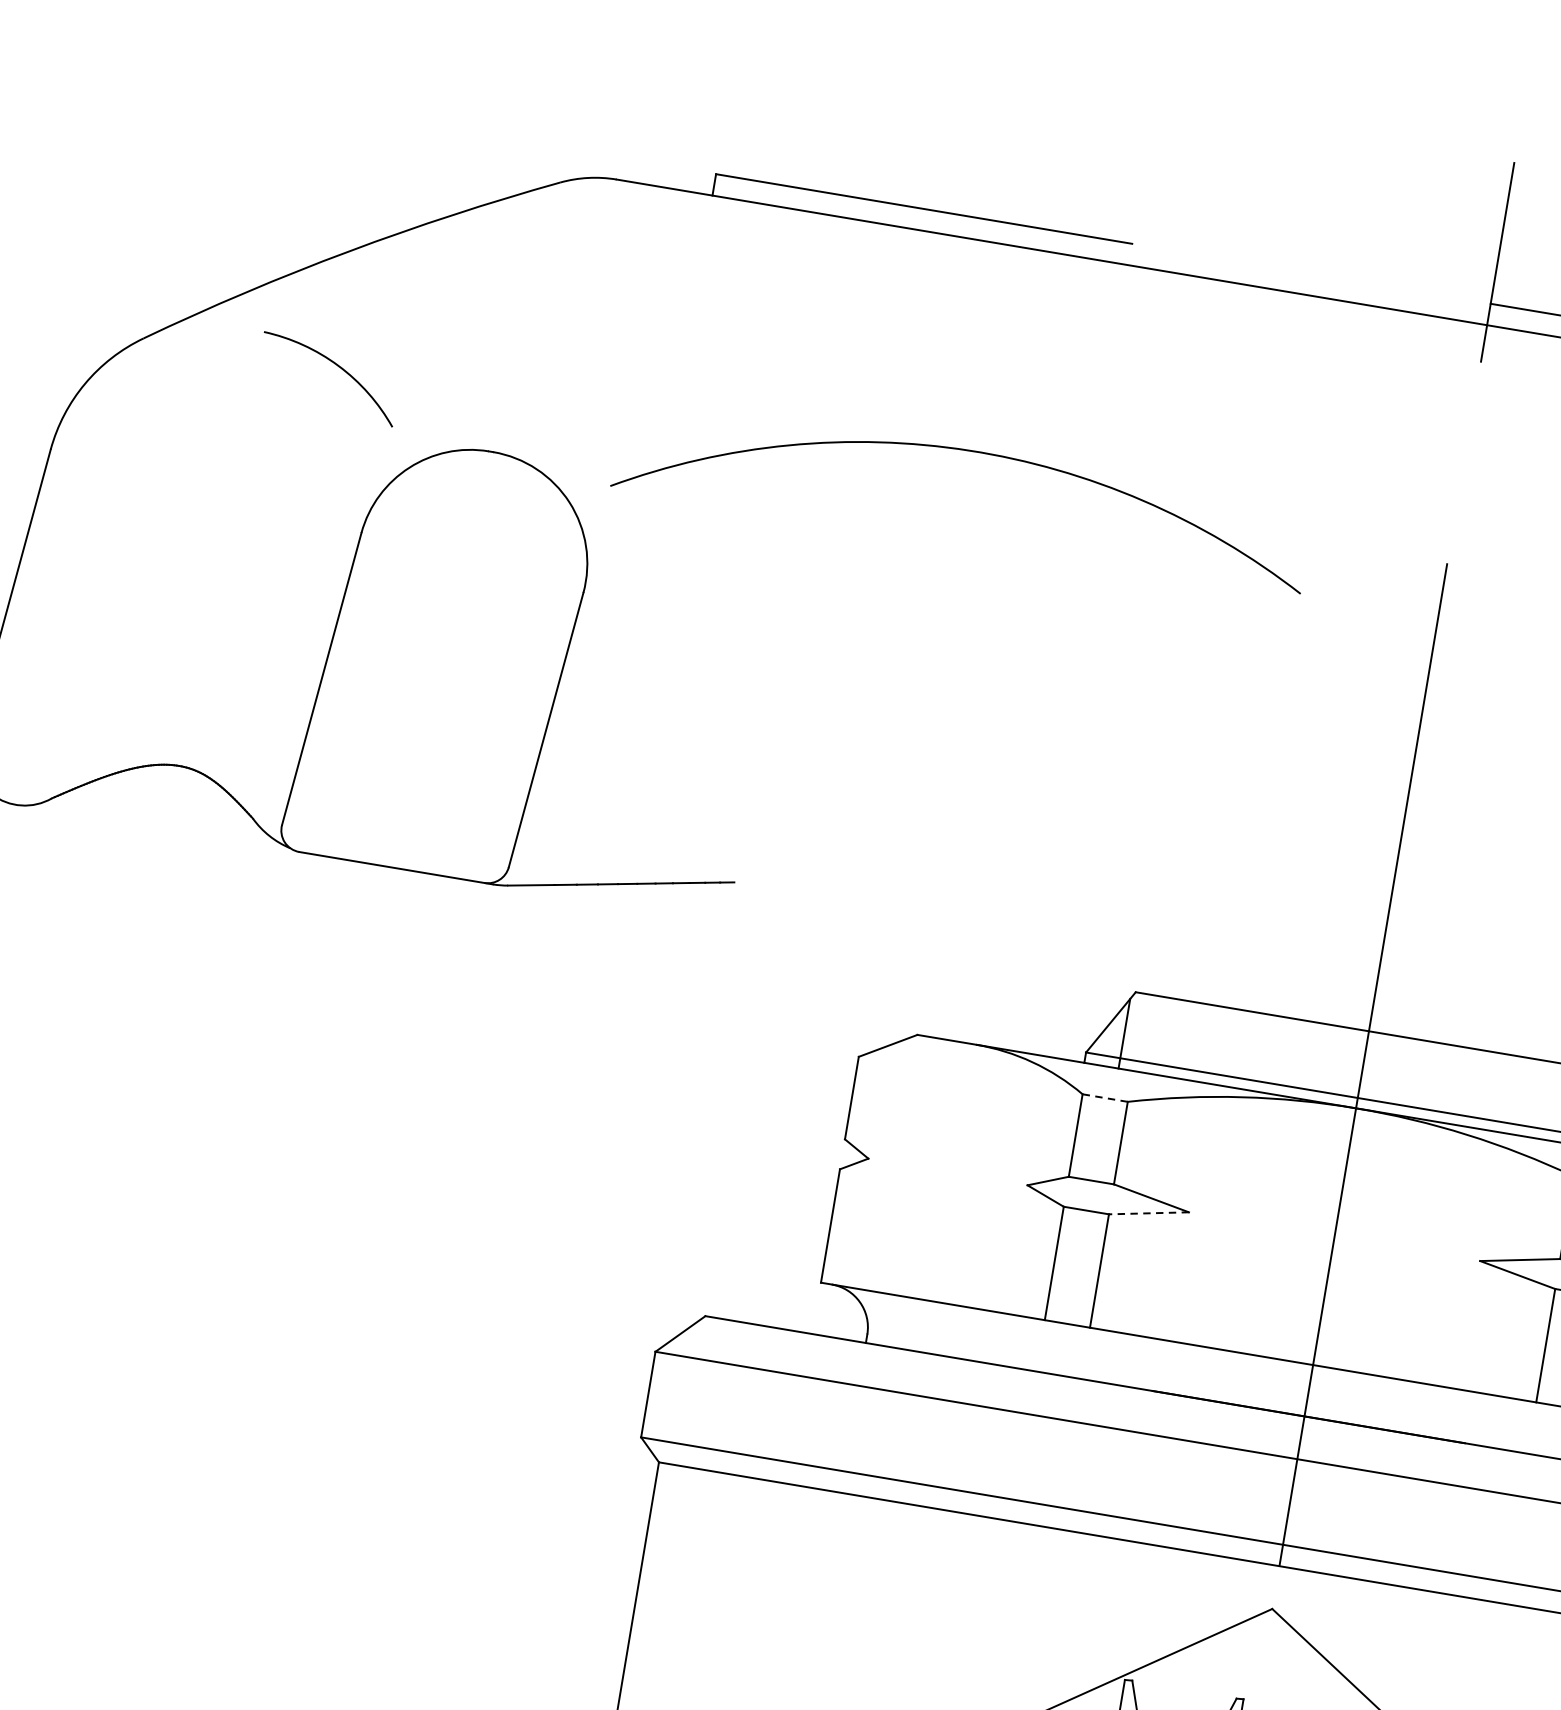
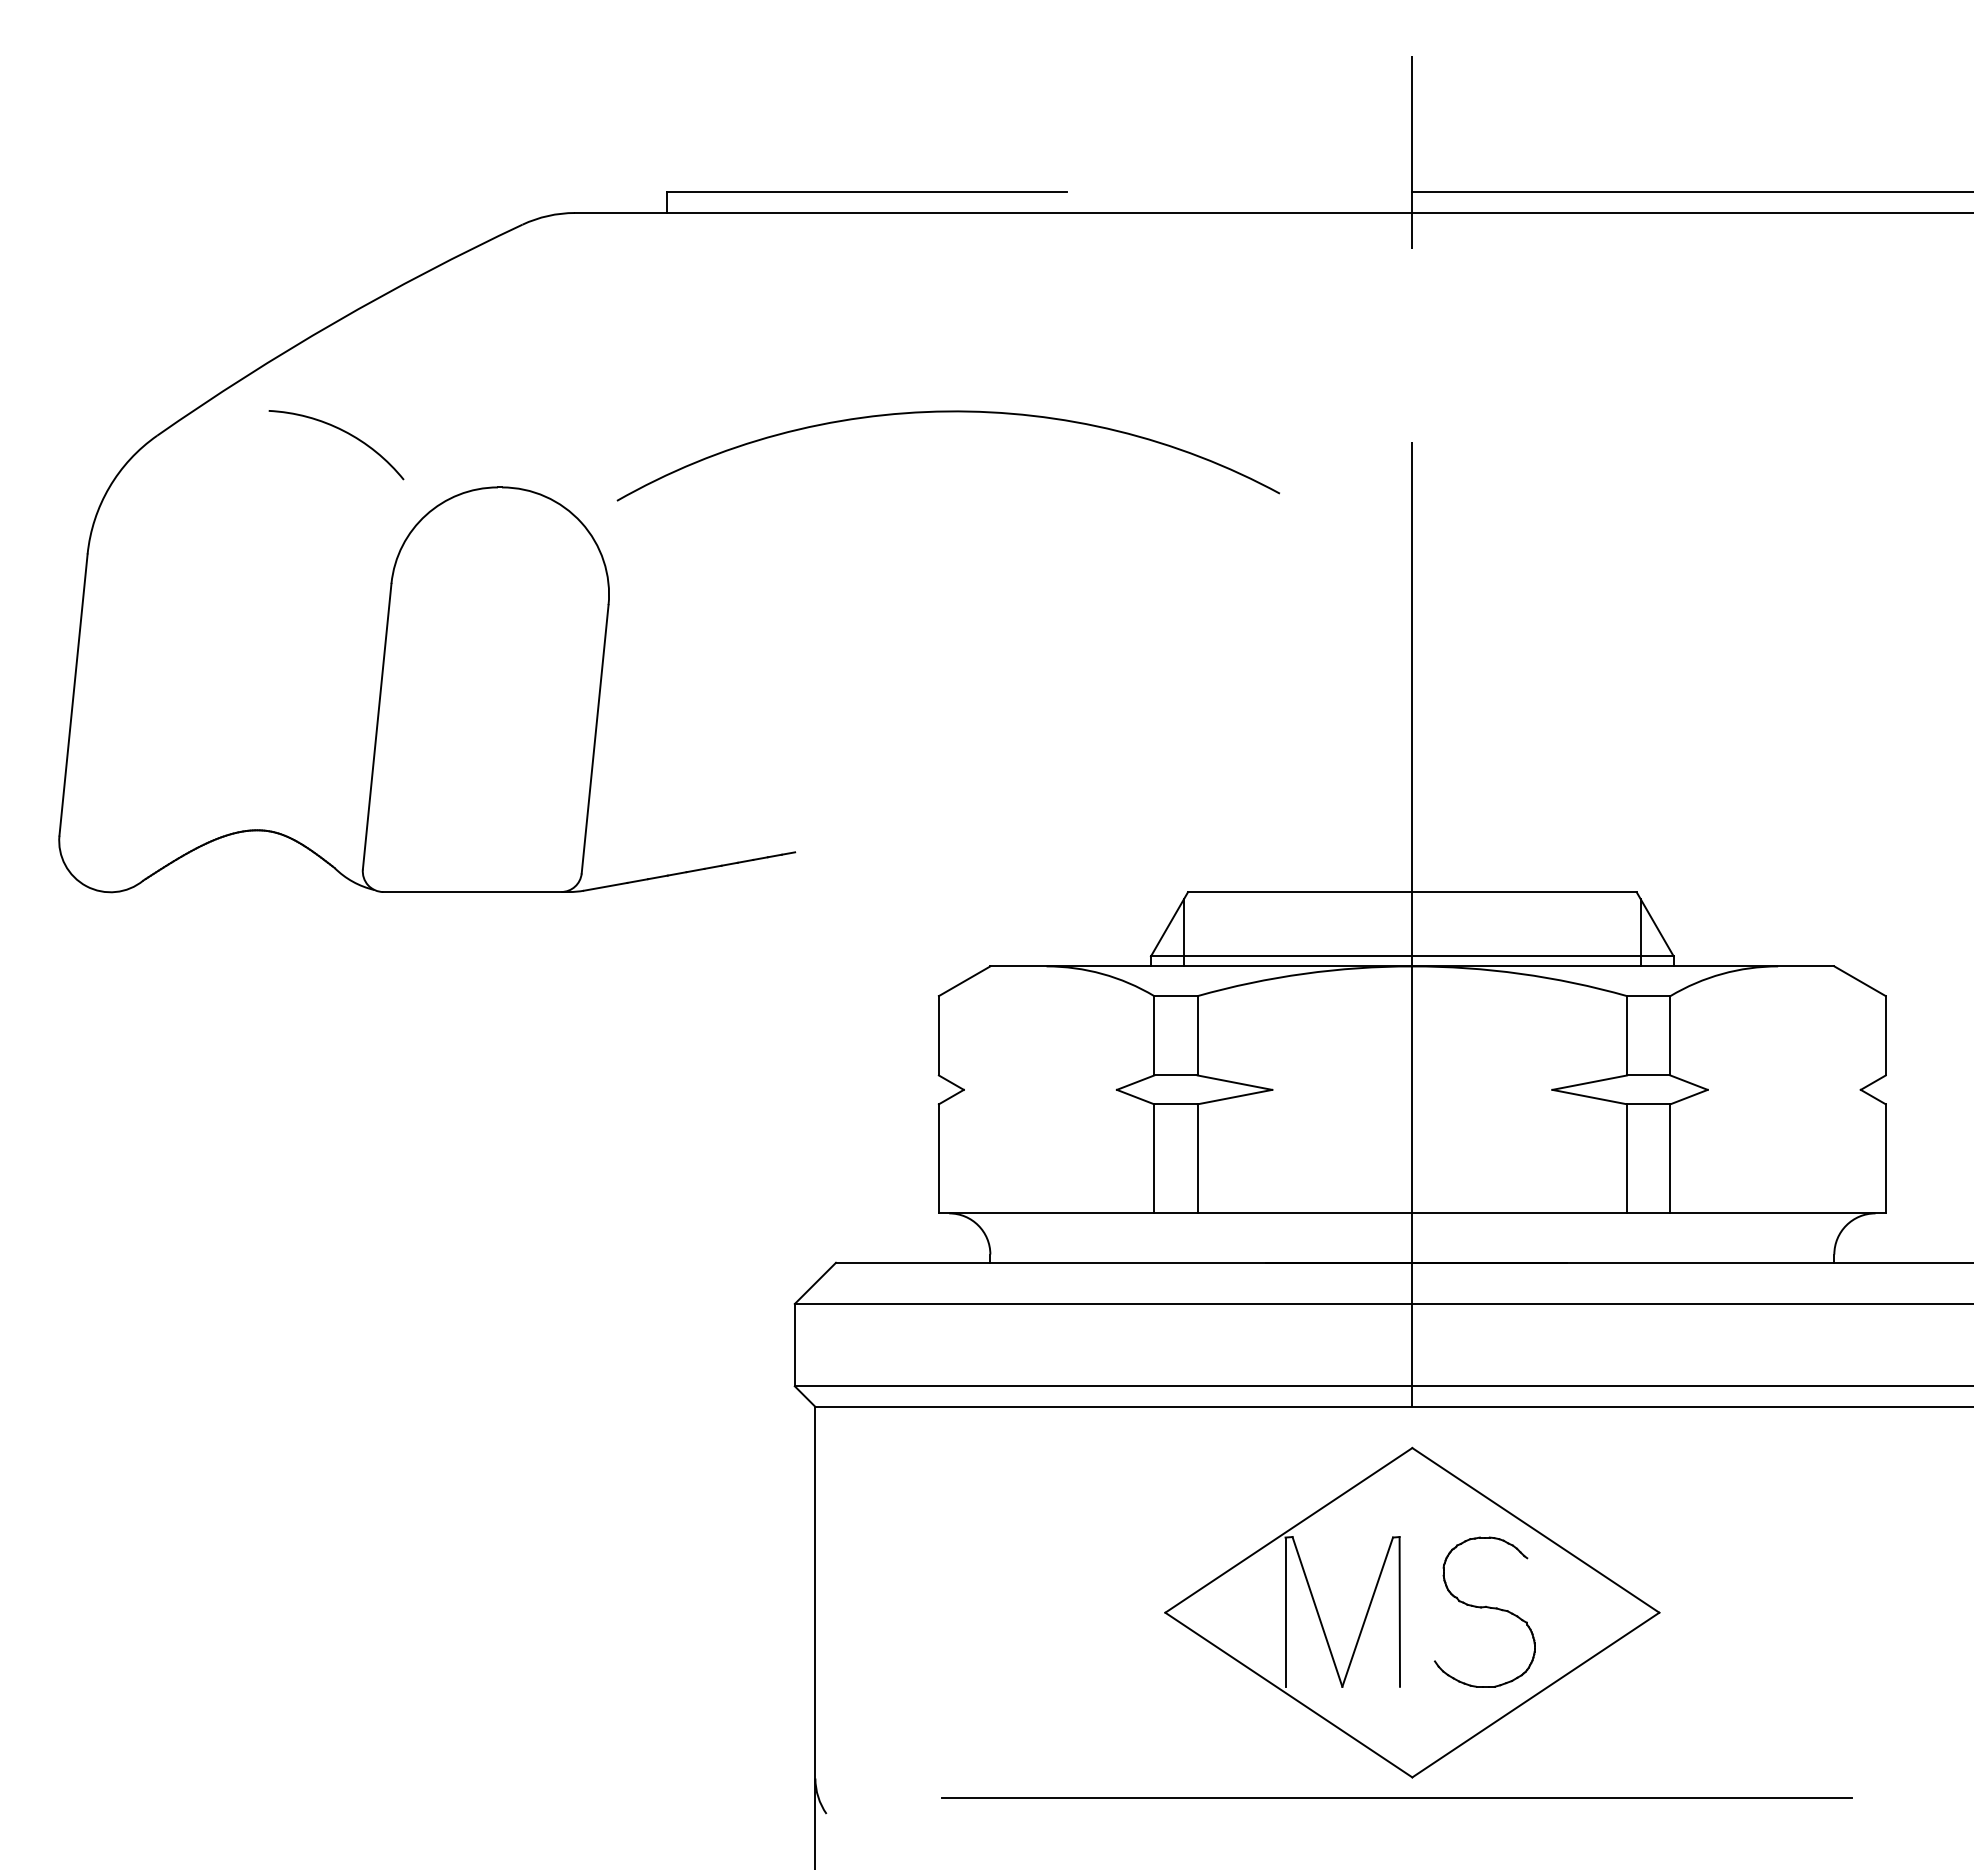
line: (1104, 1098) -> (1175, 996), dashed -> solid
line: (1148, 1213) -> (1234, 1097), dashed -> solid

